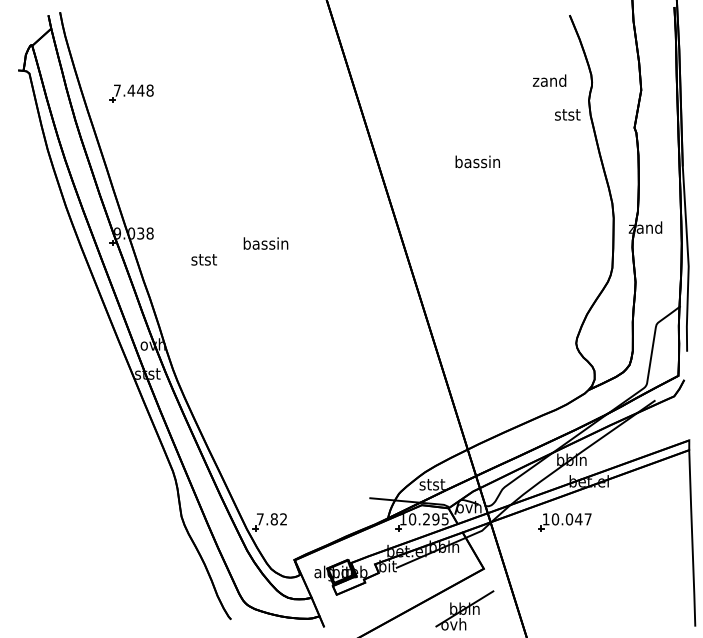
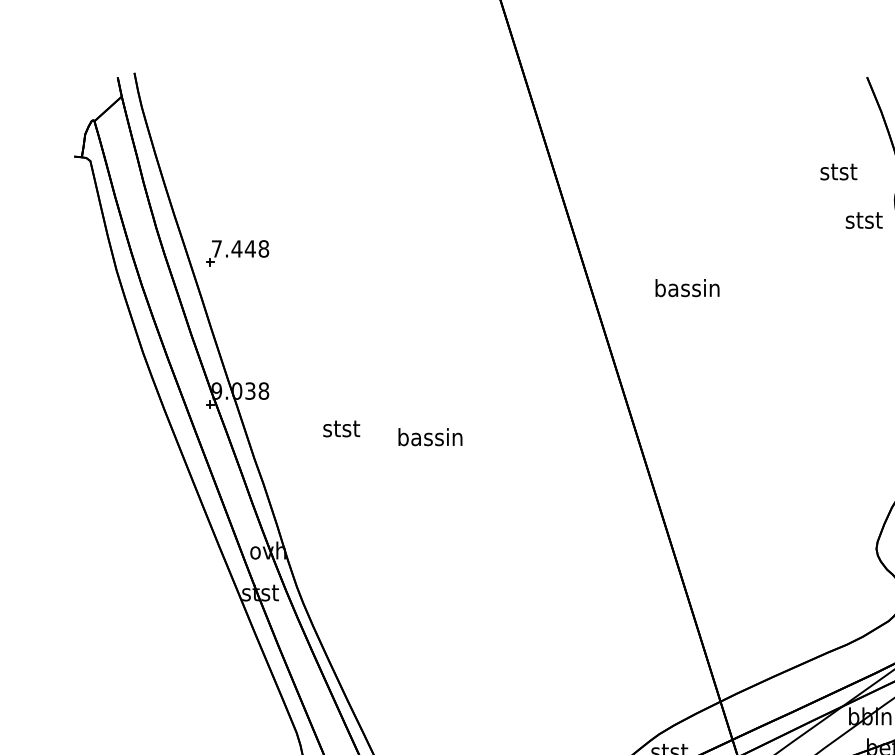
text: (549, 80) -> (838, 171), zand -> stst
part: (131, 93) -> (237, 253), moved
text: (477, 161) -> (687, 287), moved
text: (265, 243) -> (429, 437), moved

